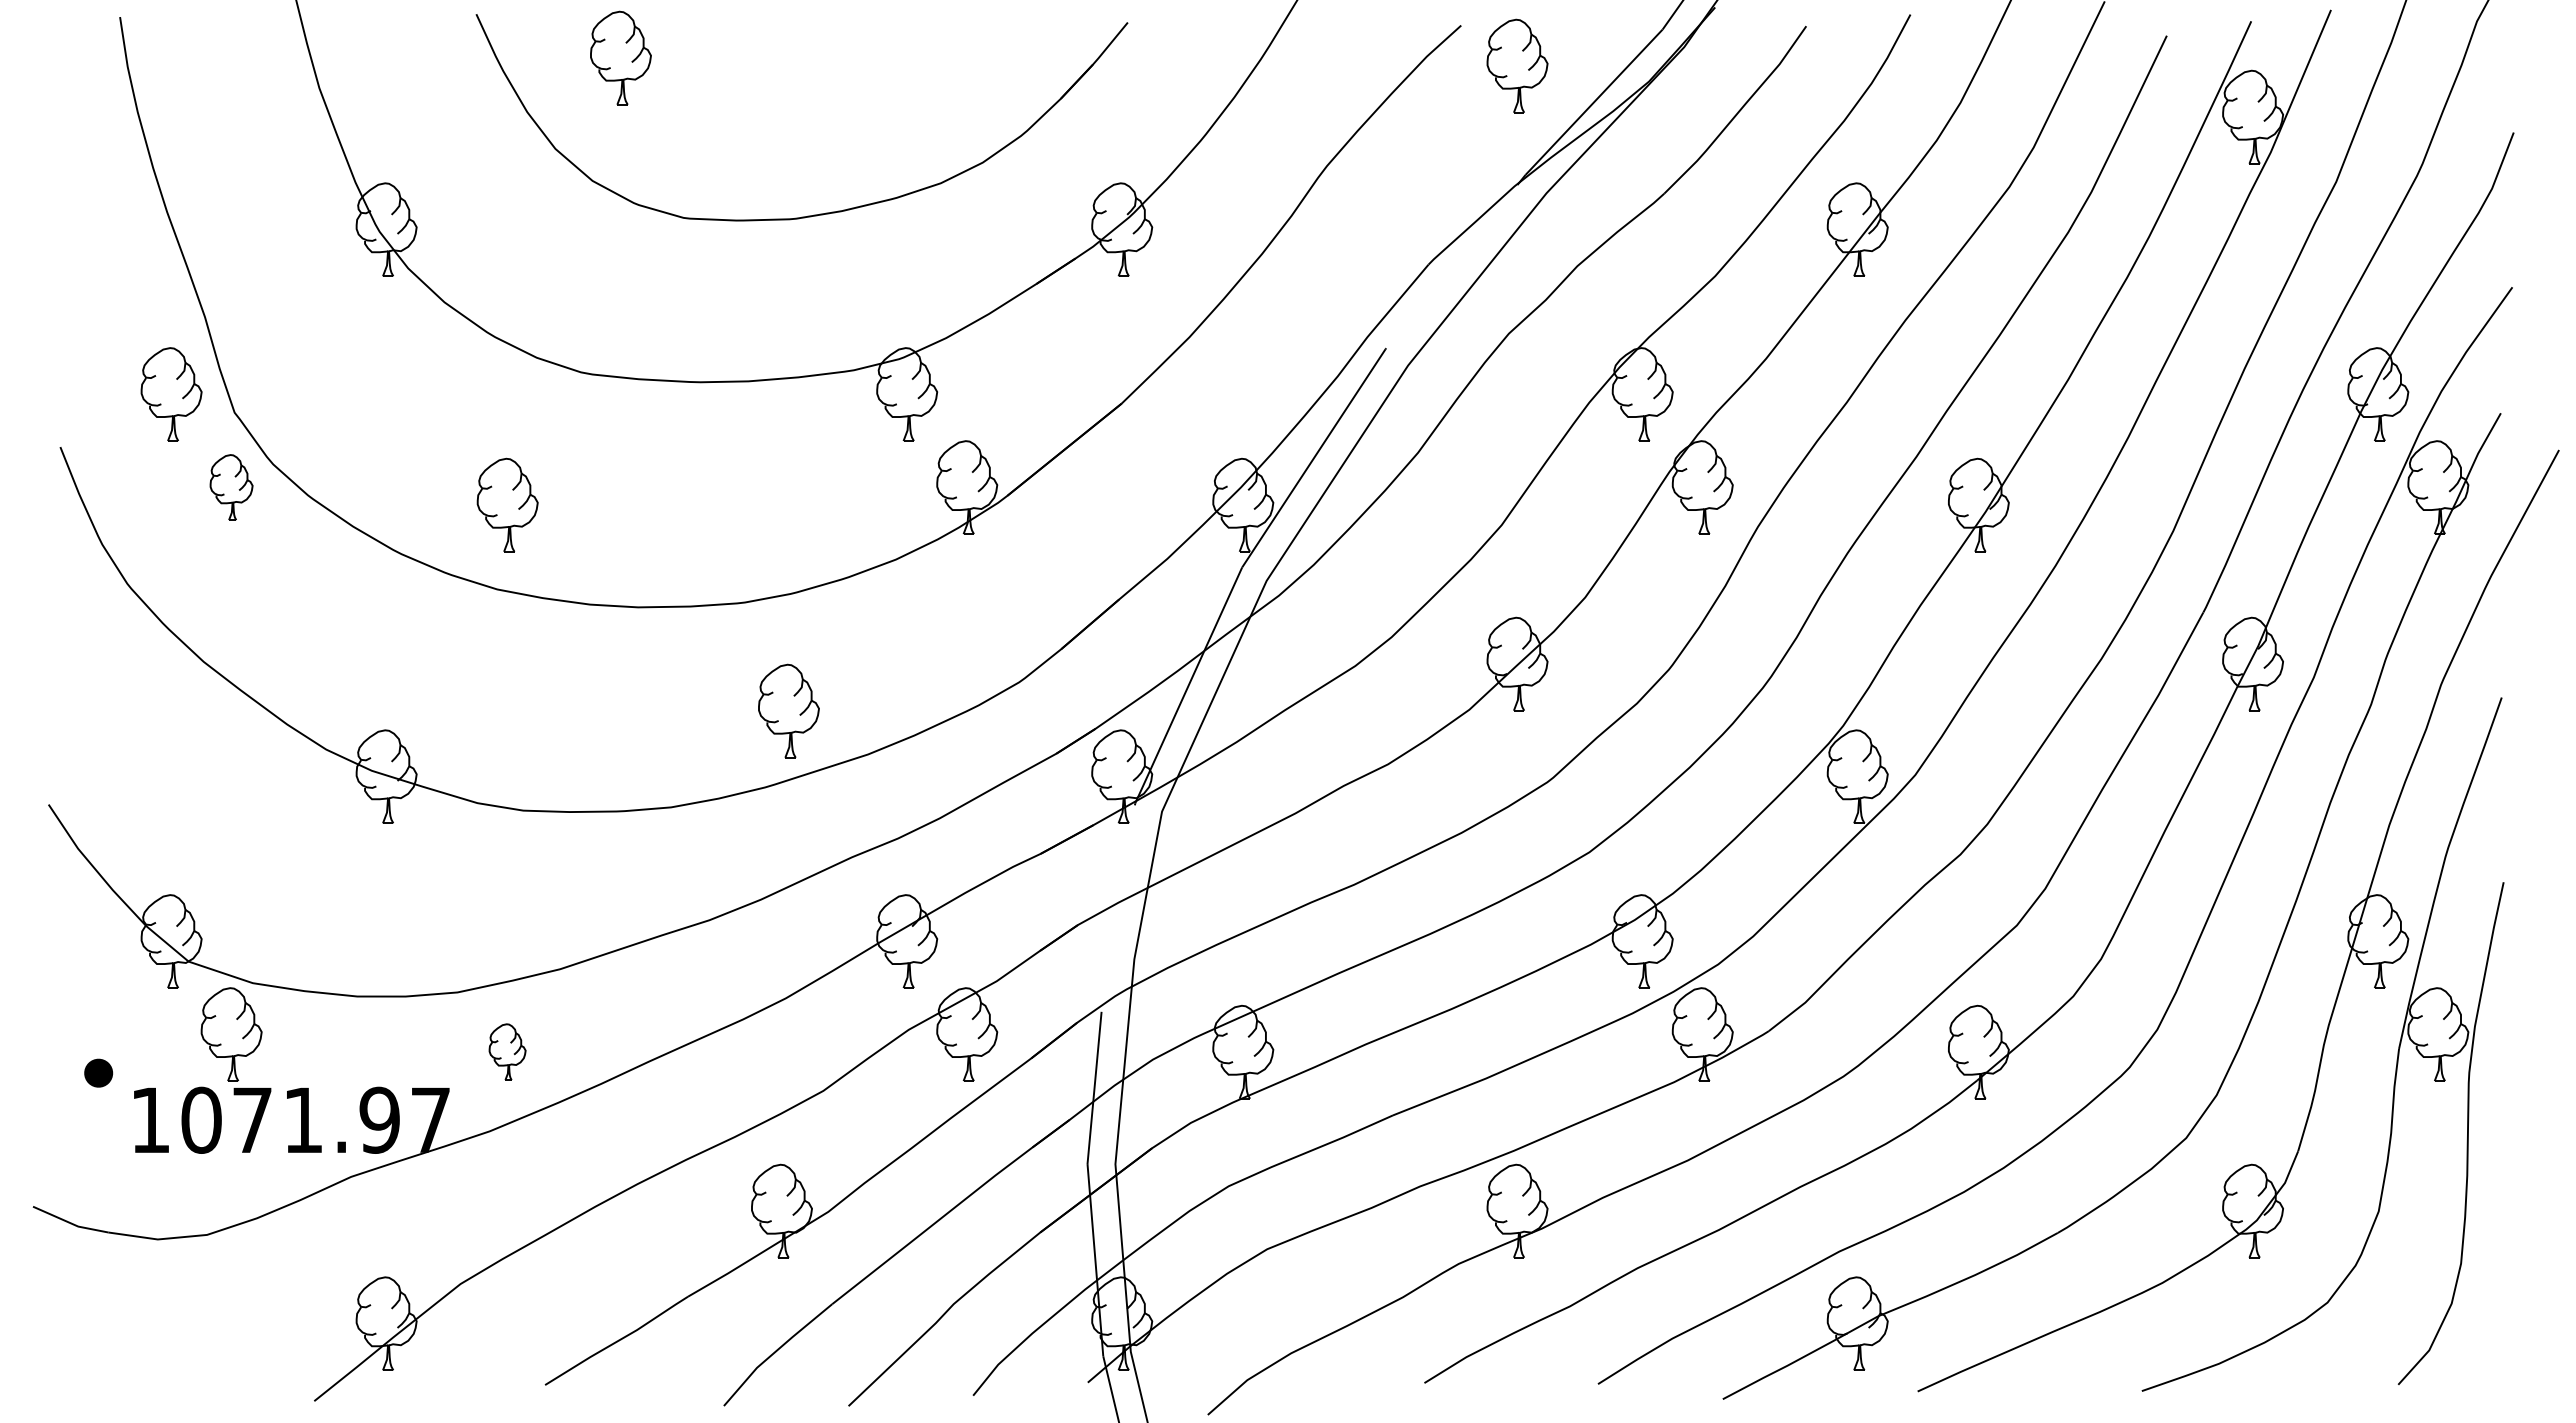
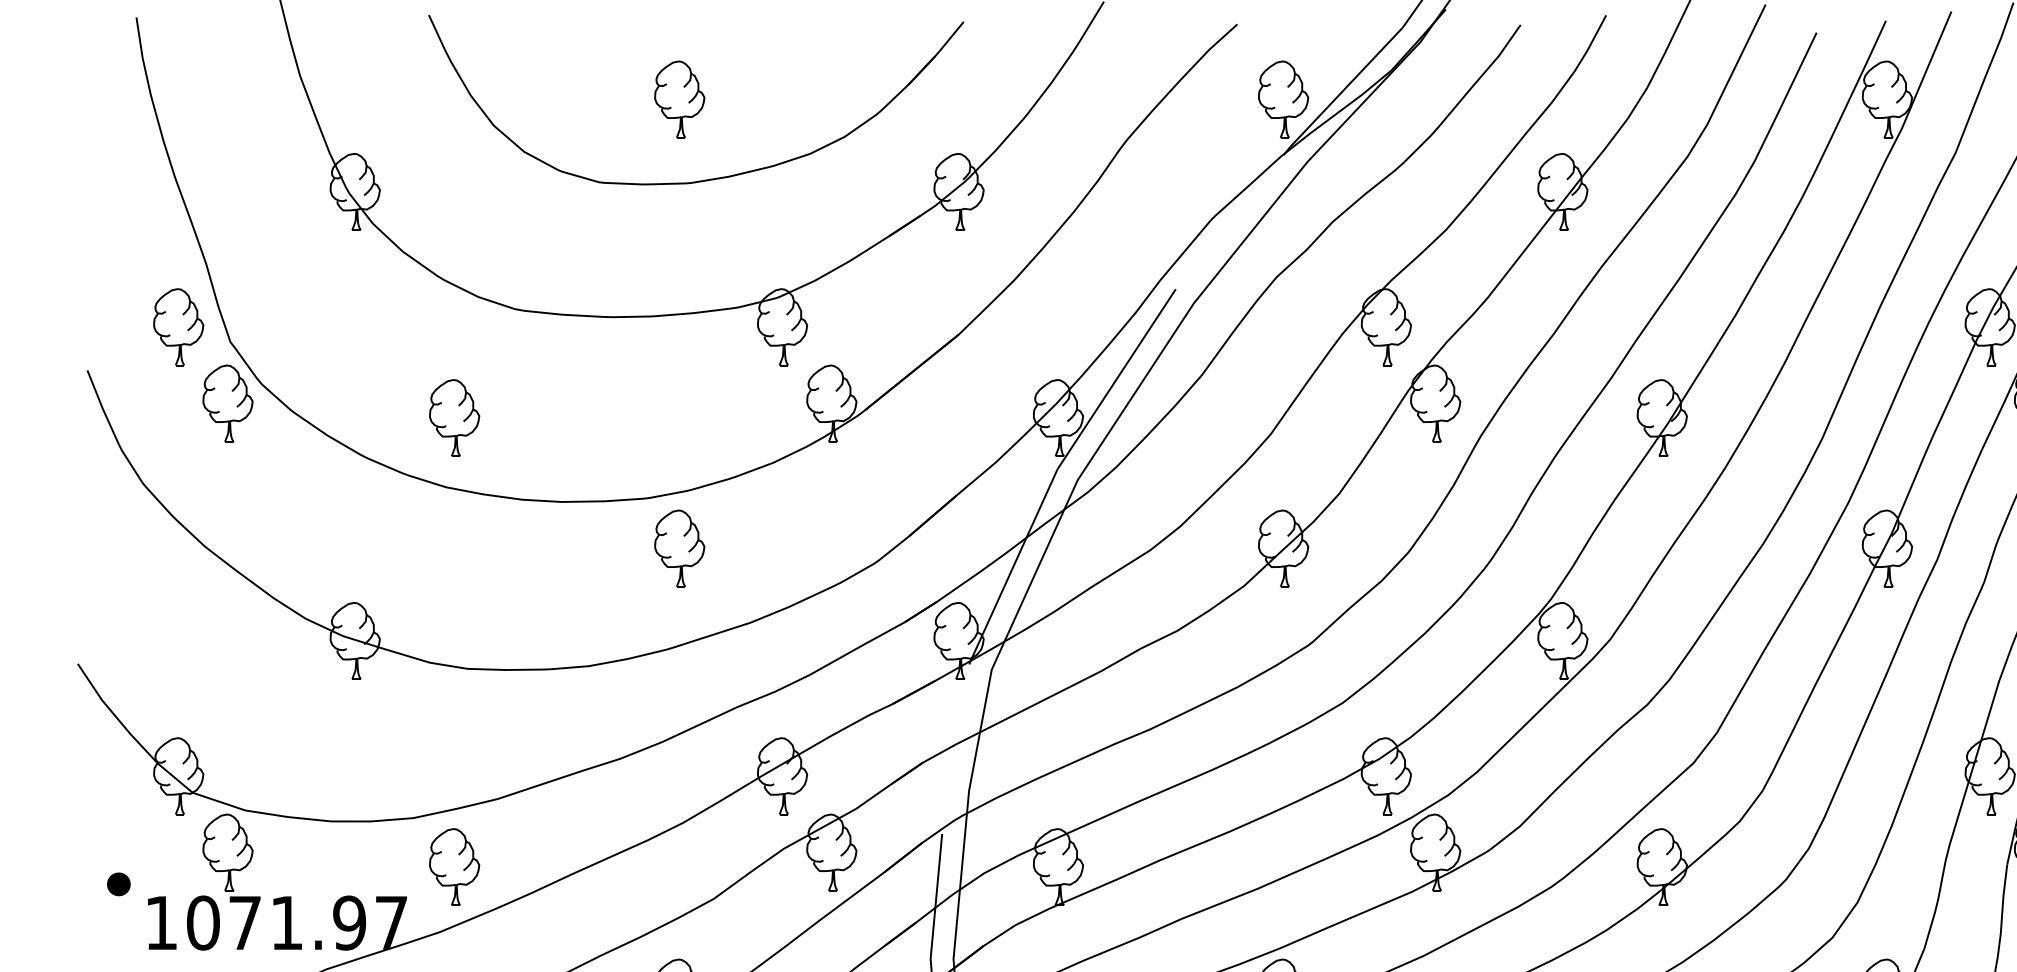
part: (620, 57) -> (679, 99), moved
part: (1517, 65) -> (1283, 99), moved
part: (231, 487) -> (227, 403), size x1.43
part: (788, 710) -> (679, 548), moved
part: (507, 1051) -> (454, 866), size x1.67

